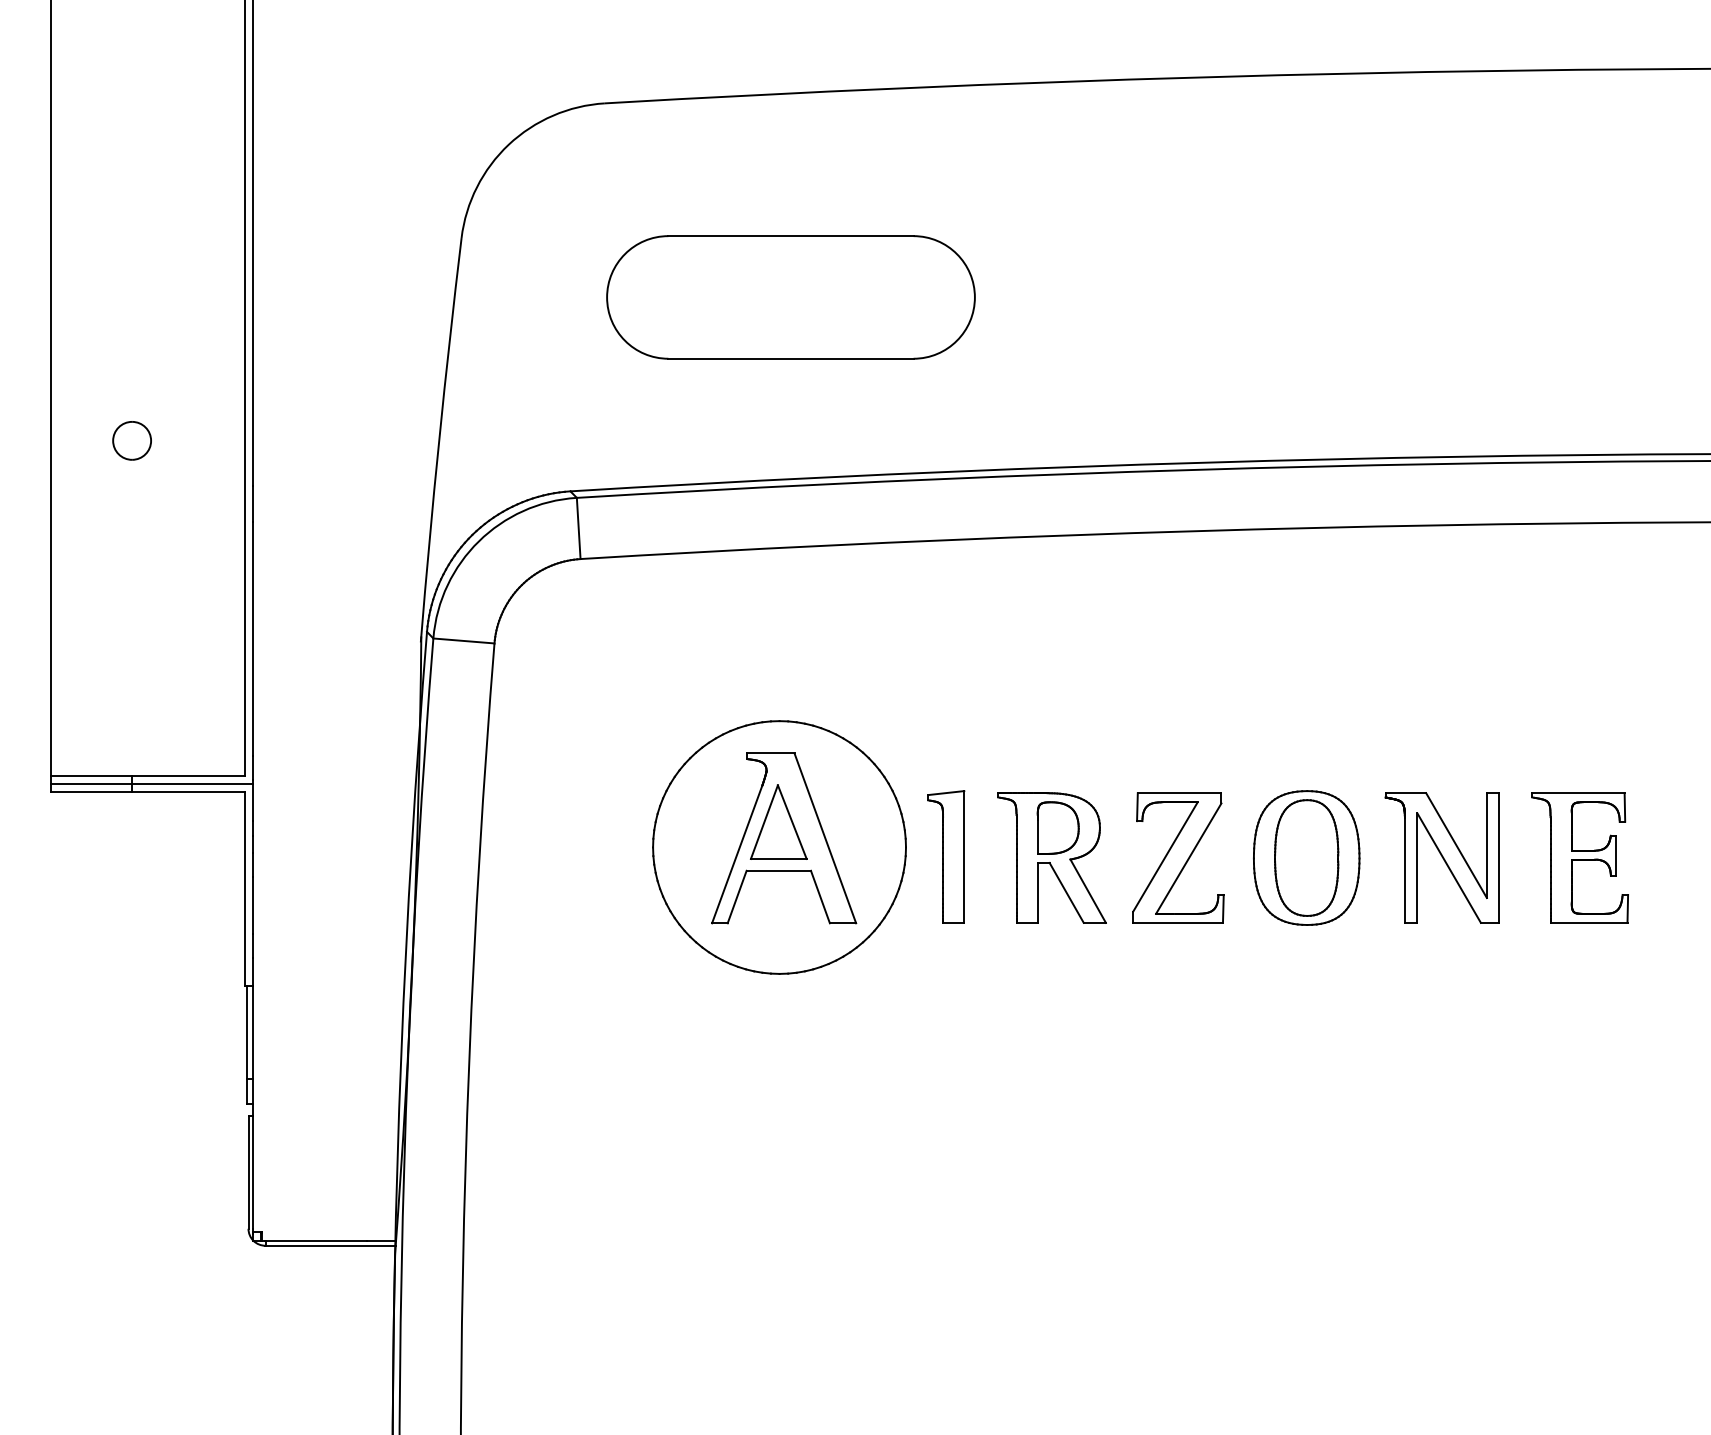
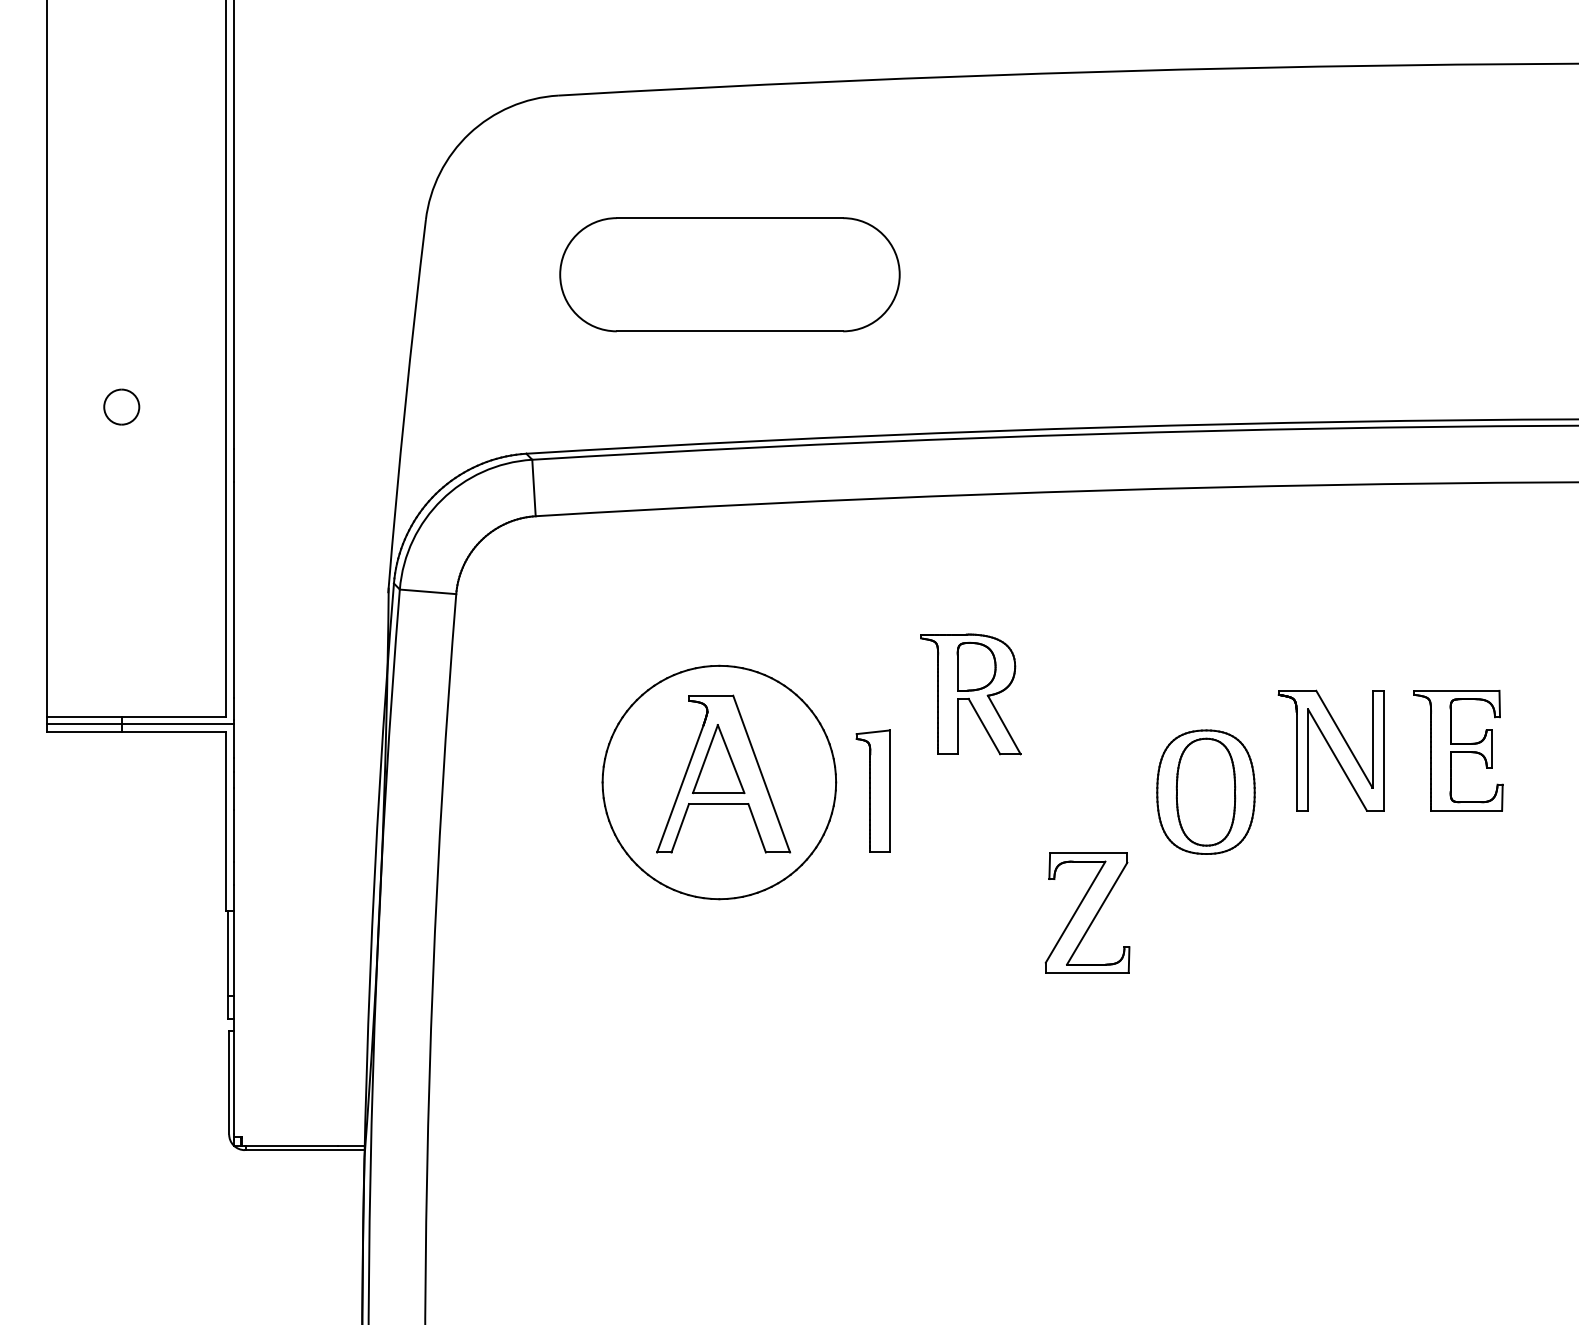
part: (1051, 857) -> (970, 693), moved
part: (1178, 857) -> (1087, 912), moved
part: (1441, 857) -> (1330, 750), moved
part: (1579, 857) -> (1457, 750), moved

